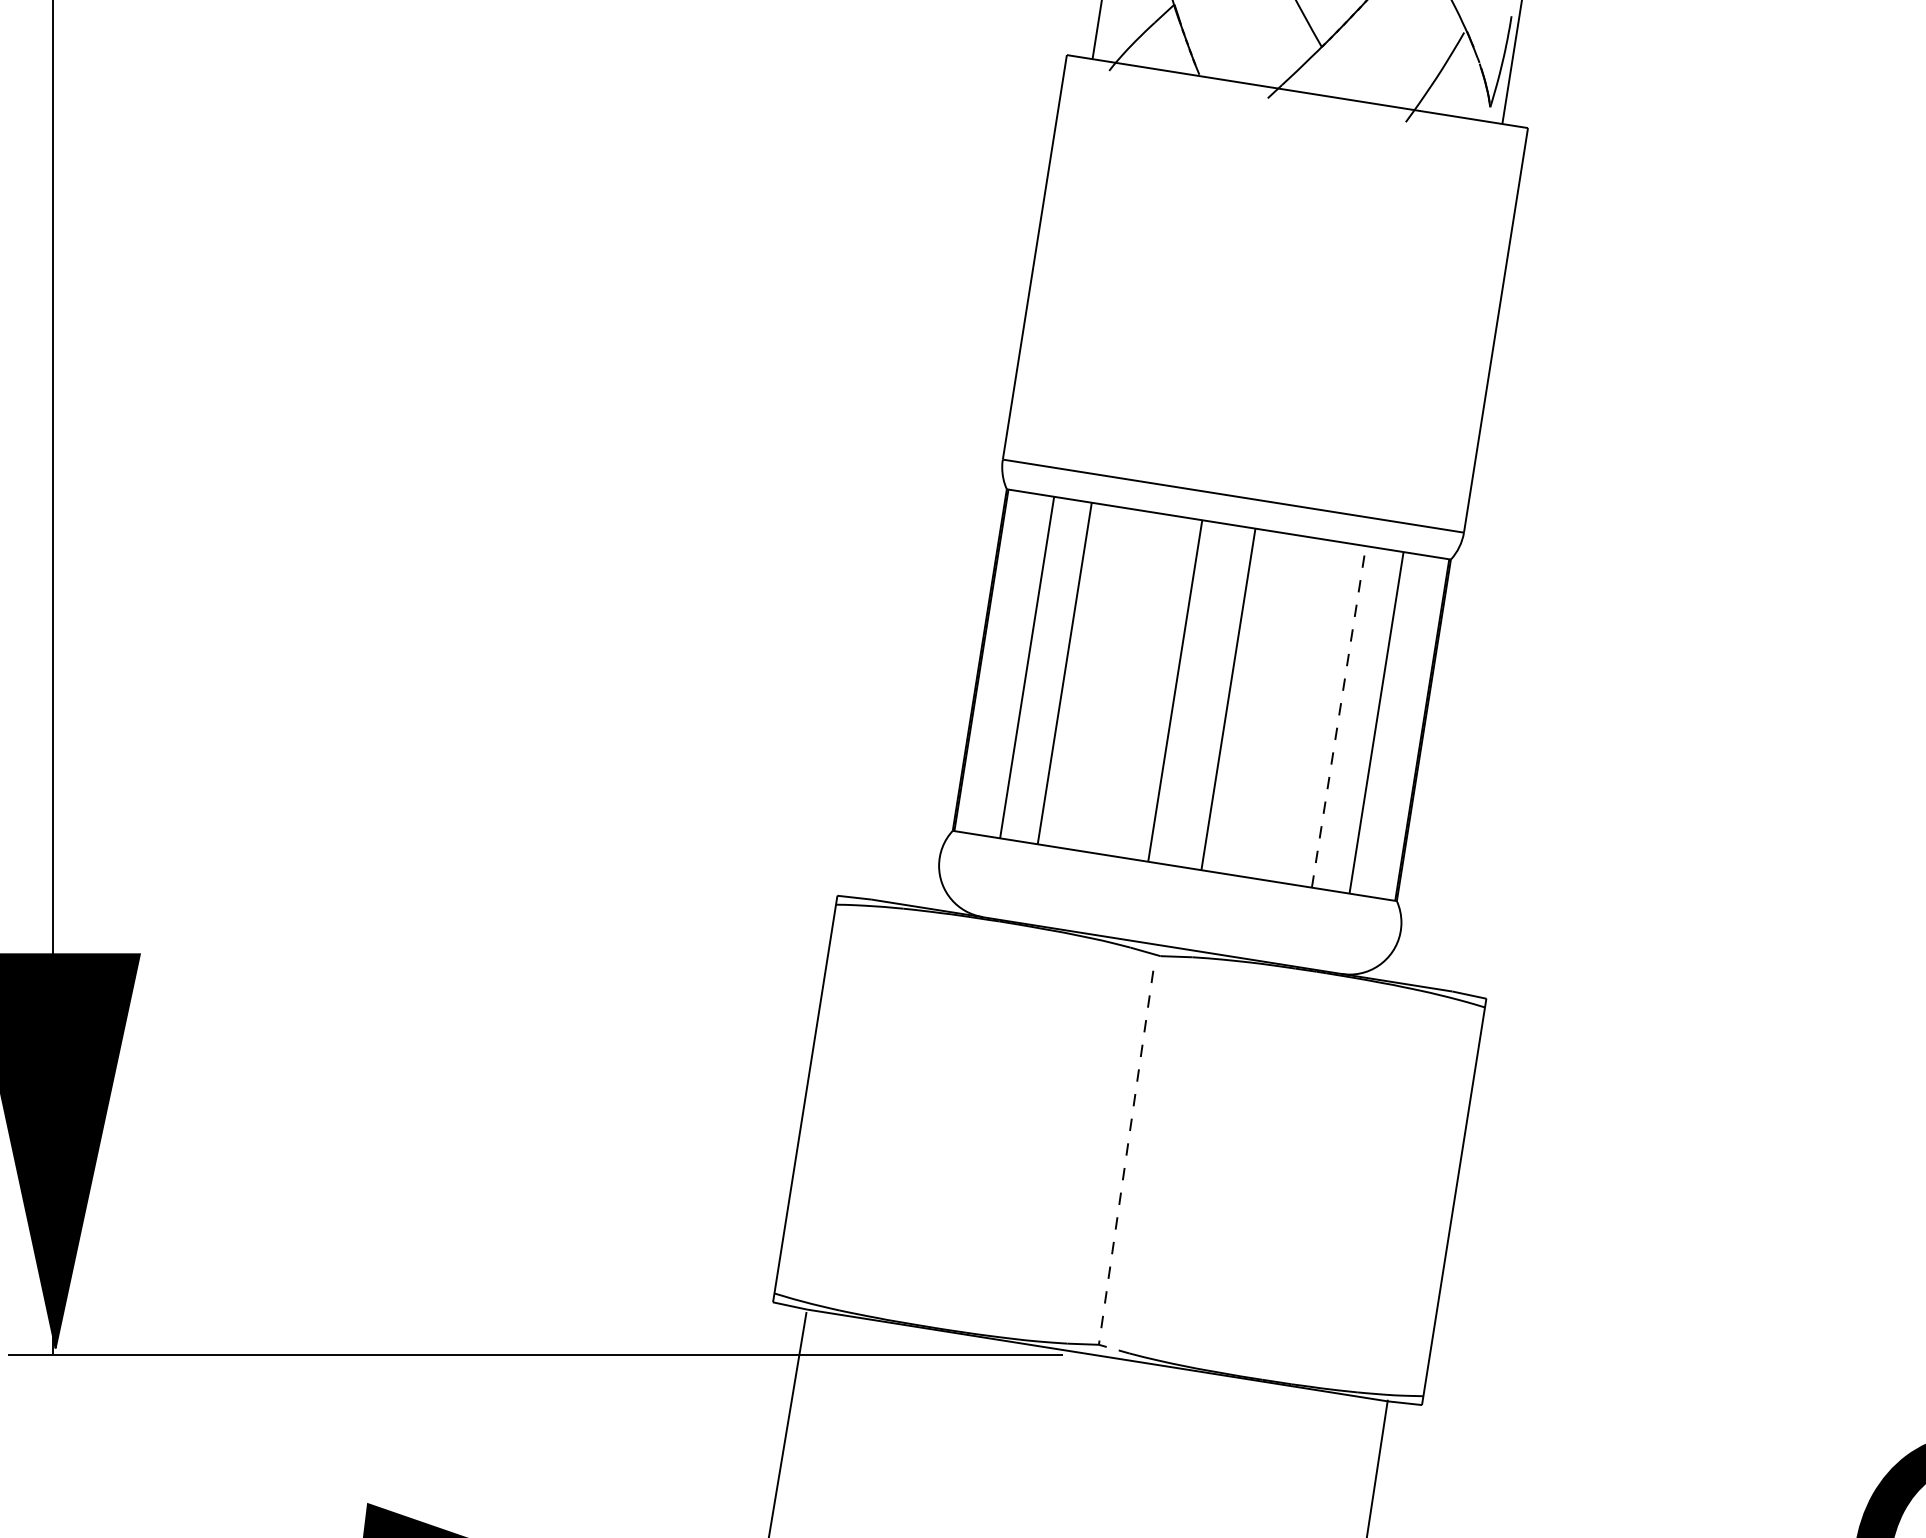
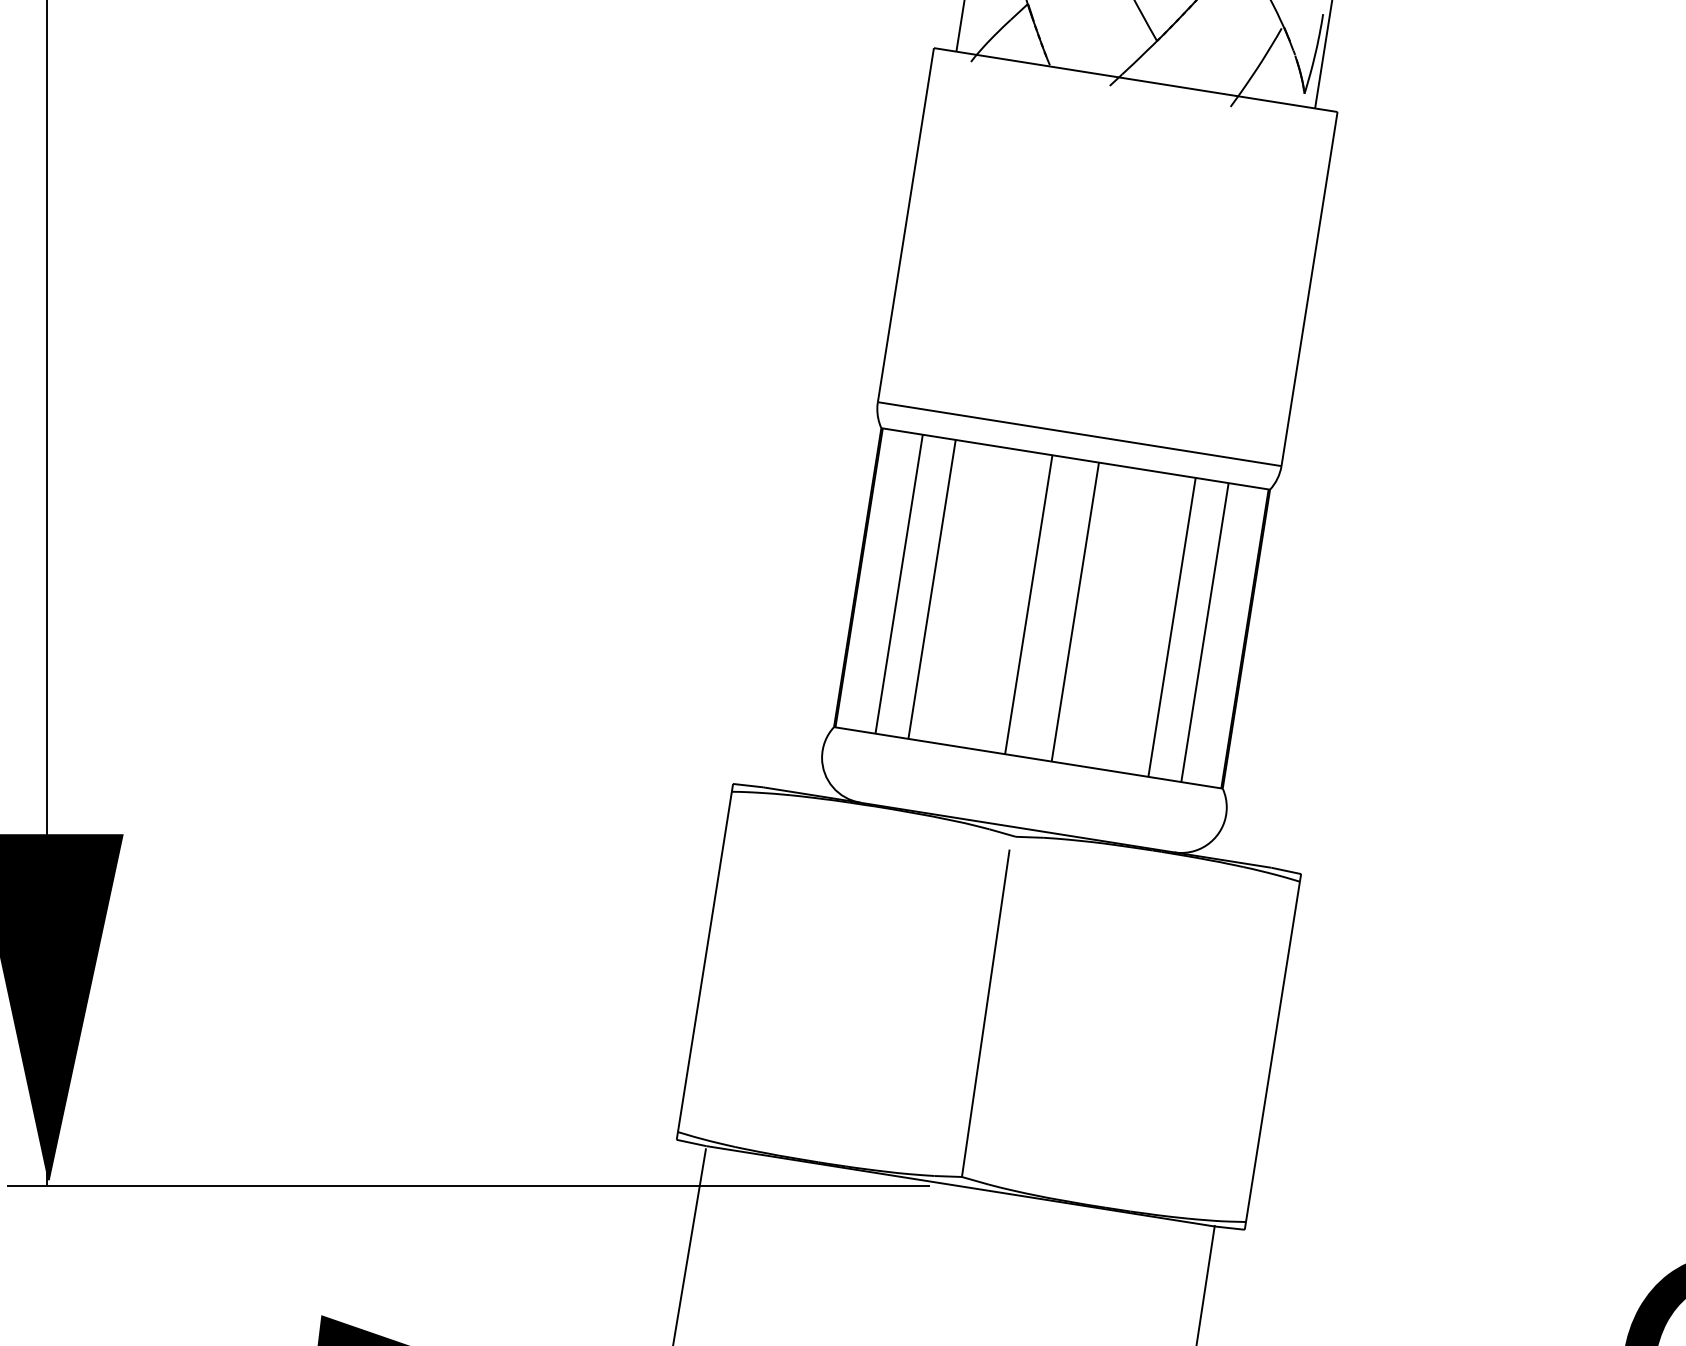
line: (1338, 716) -> (1171, 627), dashed -> solid
line: (1123, 1174) -> (983, 1027), dashed -> solid

